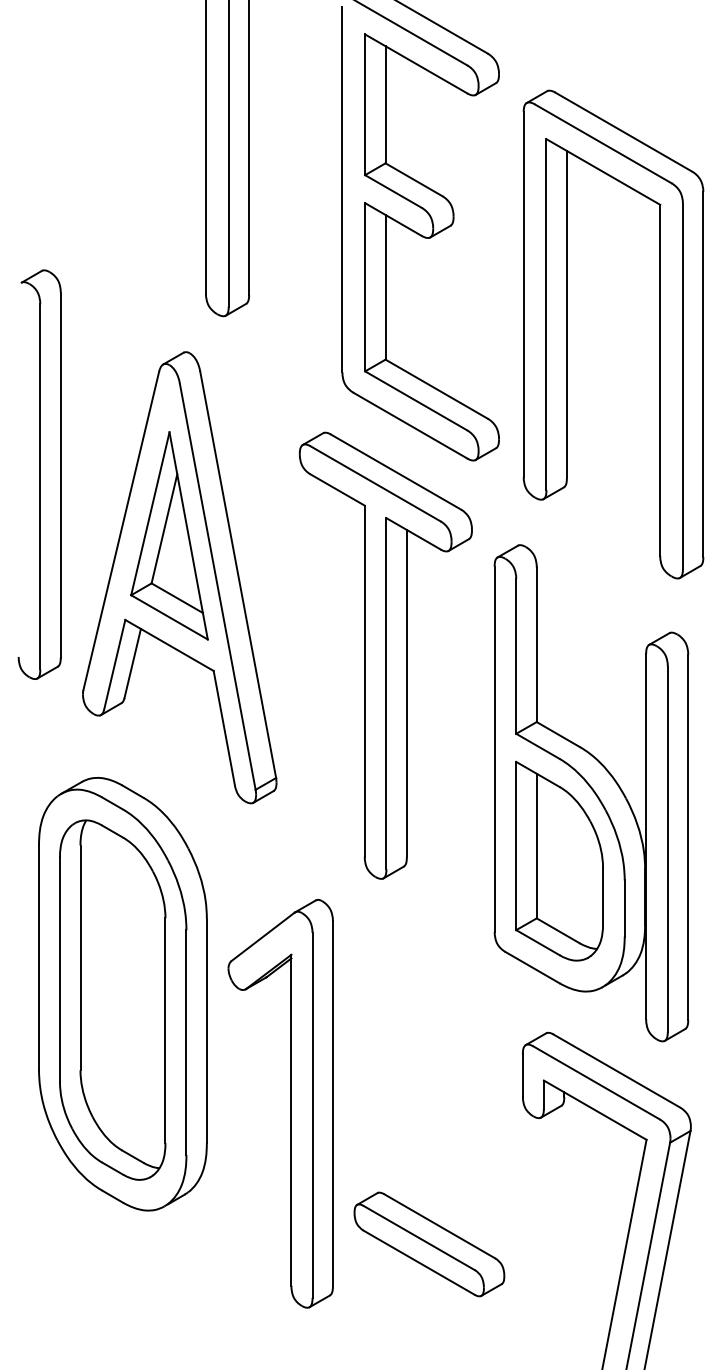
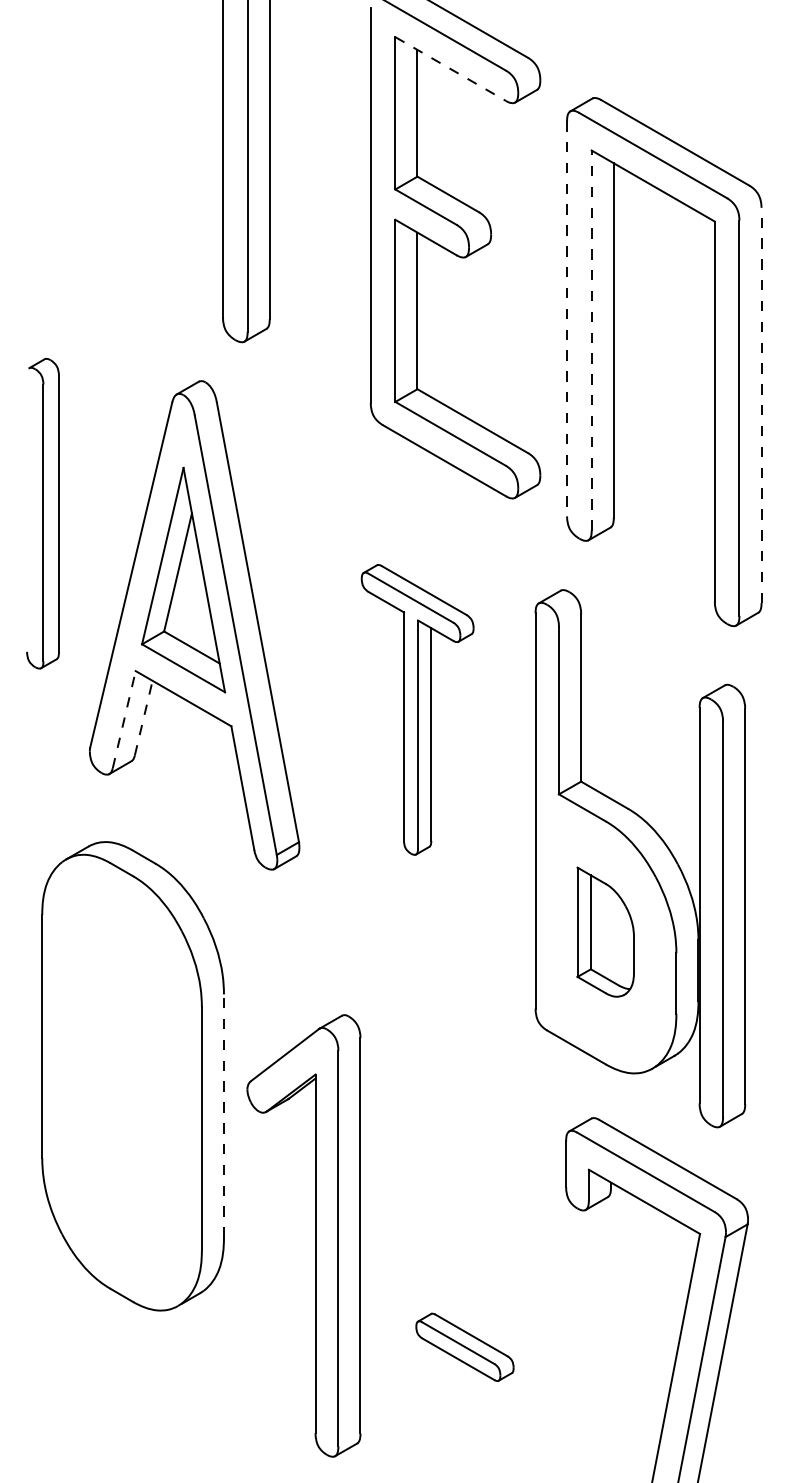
line: (416, 64) -> (450, 69), solid -> dashed
line: (524, 294) -> (567, 318), solid -> dashed
line: (546, 314) -> (591, 340), solid -> dashed
line: (703, 374) -> (761, 405), solid -> dashed
part: (39, 474) -> (42, 513), size x0.7
part: (385, 655) -> (417, 709), size x0.6
line: (132, 662) -> (143, 717), solid -> dashed
line: (114, 664) -> (124, 719), solid -> dashed
part: (559, 860) -> (605, 931), size x0.6
part: (113, 999) -> (122, 1082), removed
line: (206, 1031) -> (223, 1116), solid -> dashed
part: (291, 1103) -> (315, 1235), moved
part: (428, 1244) -> (464, 1347), size x0.6

